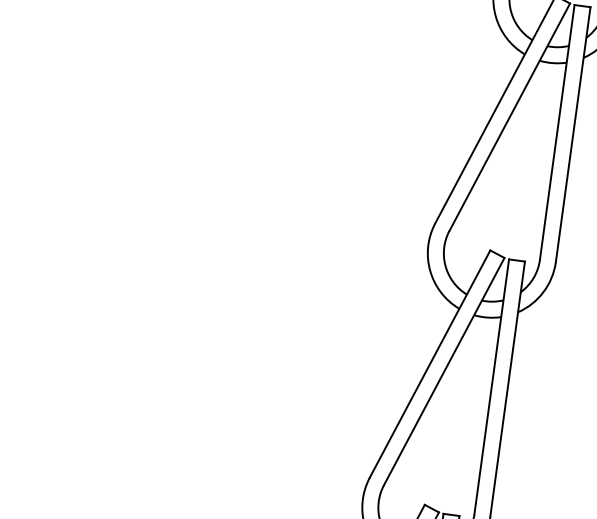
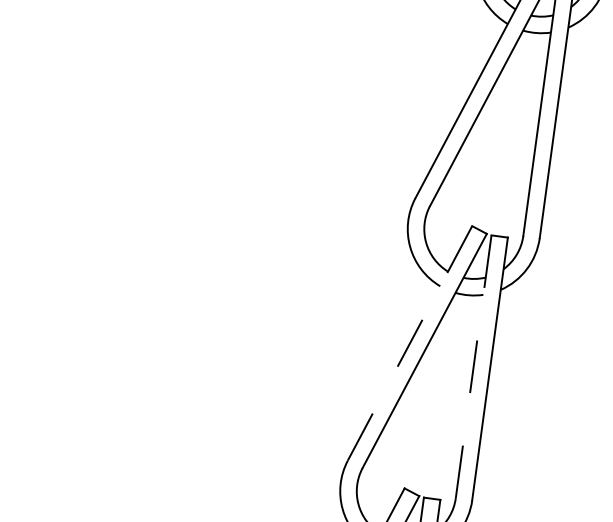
line: (430, 364) -> (410, 343), solid -> dashed
line: (491, 386) -> (473, 366), solid -> dashed

